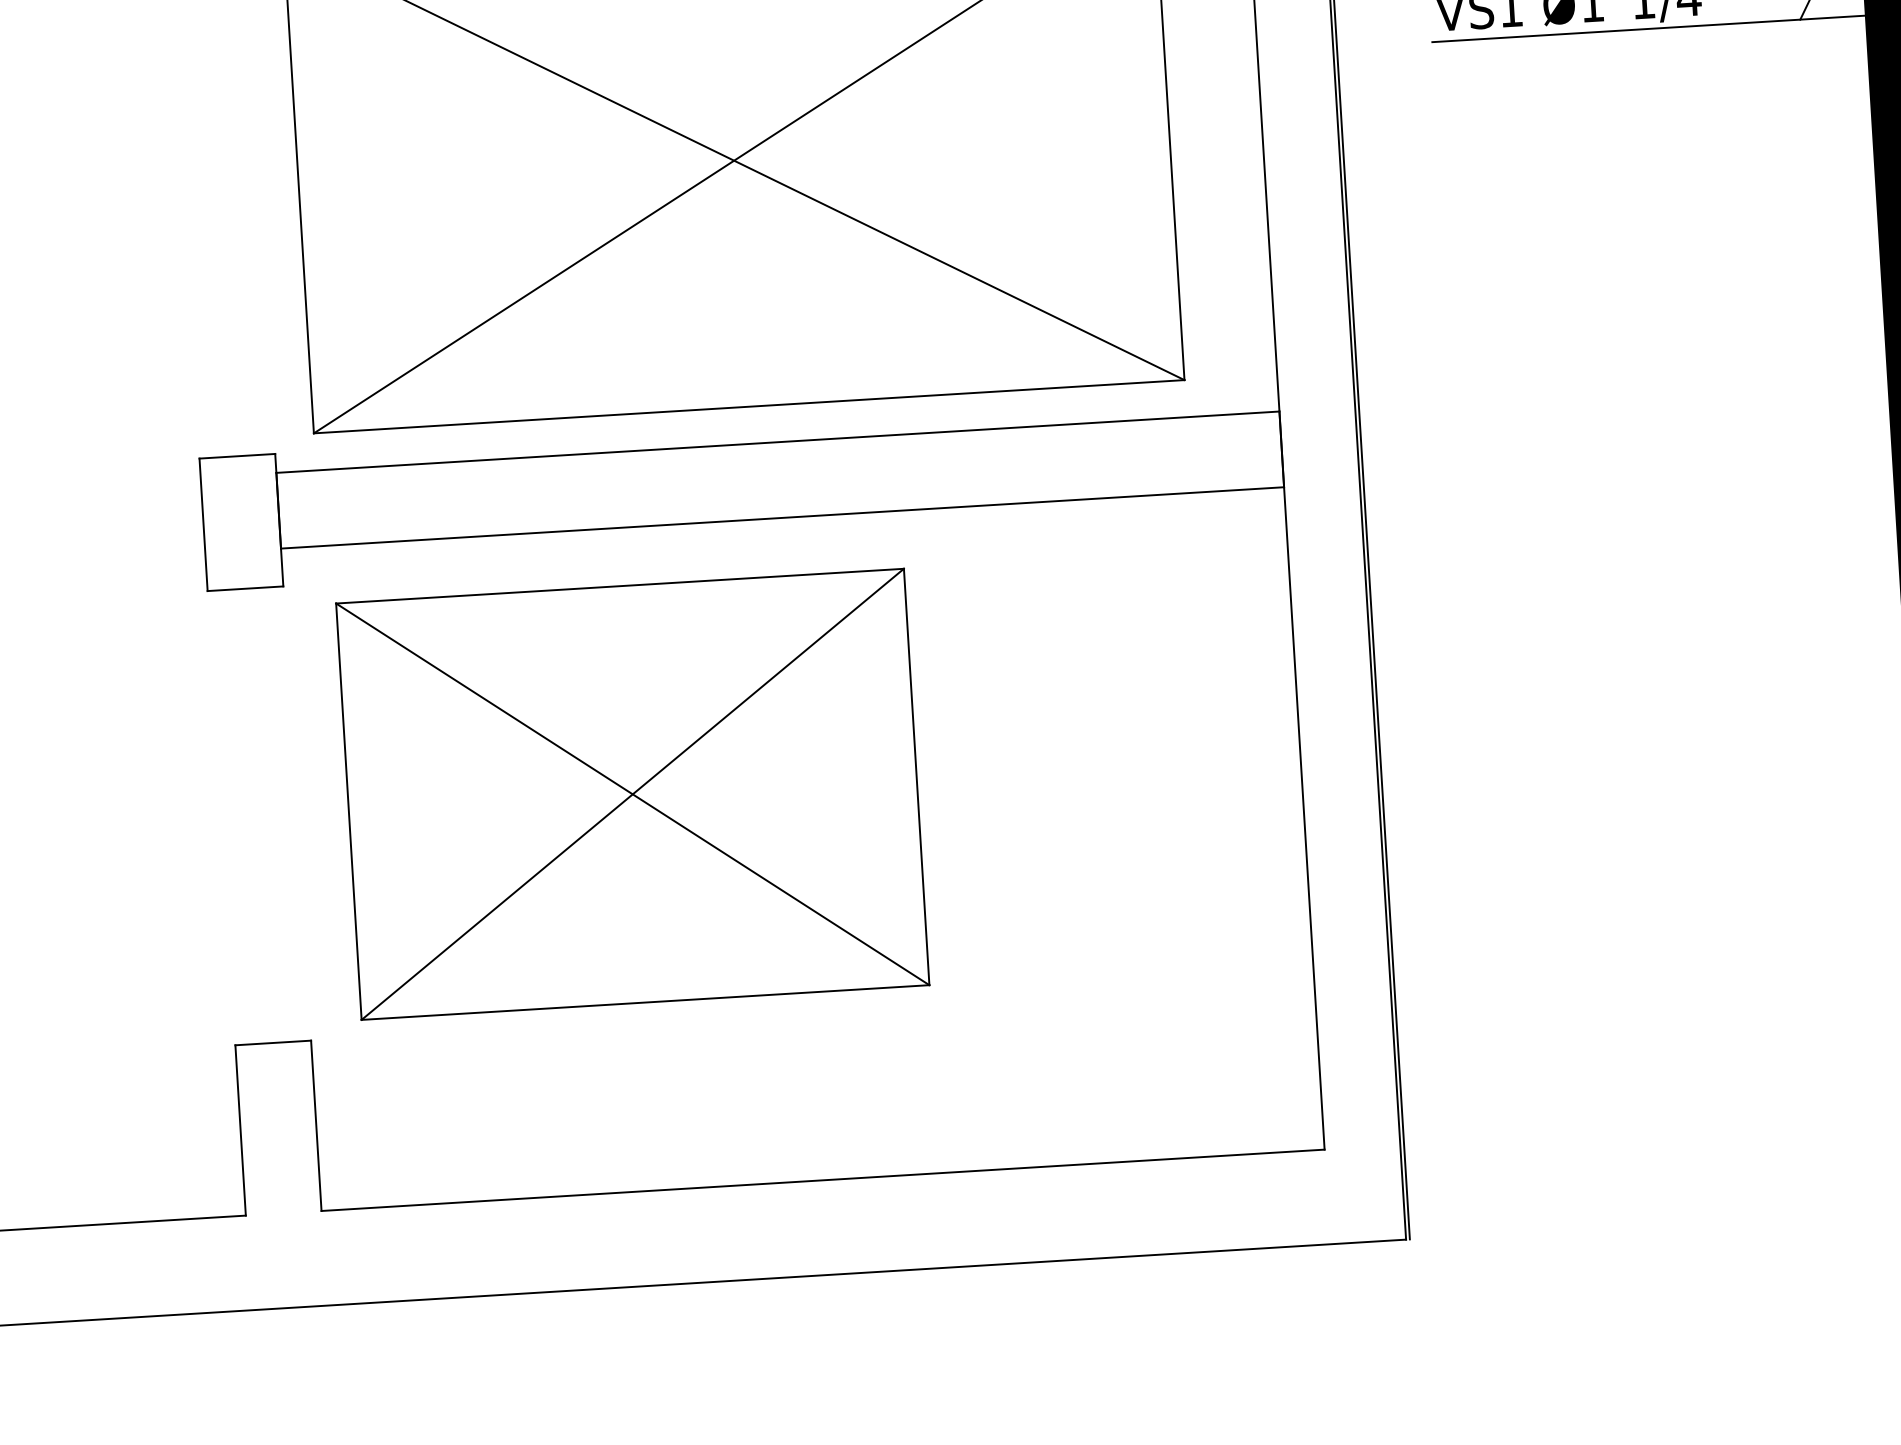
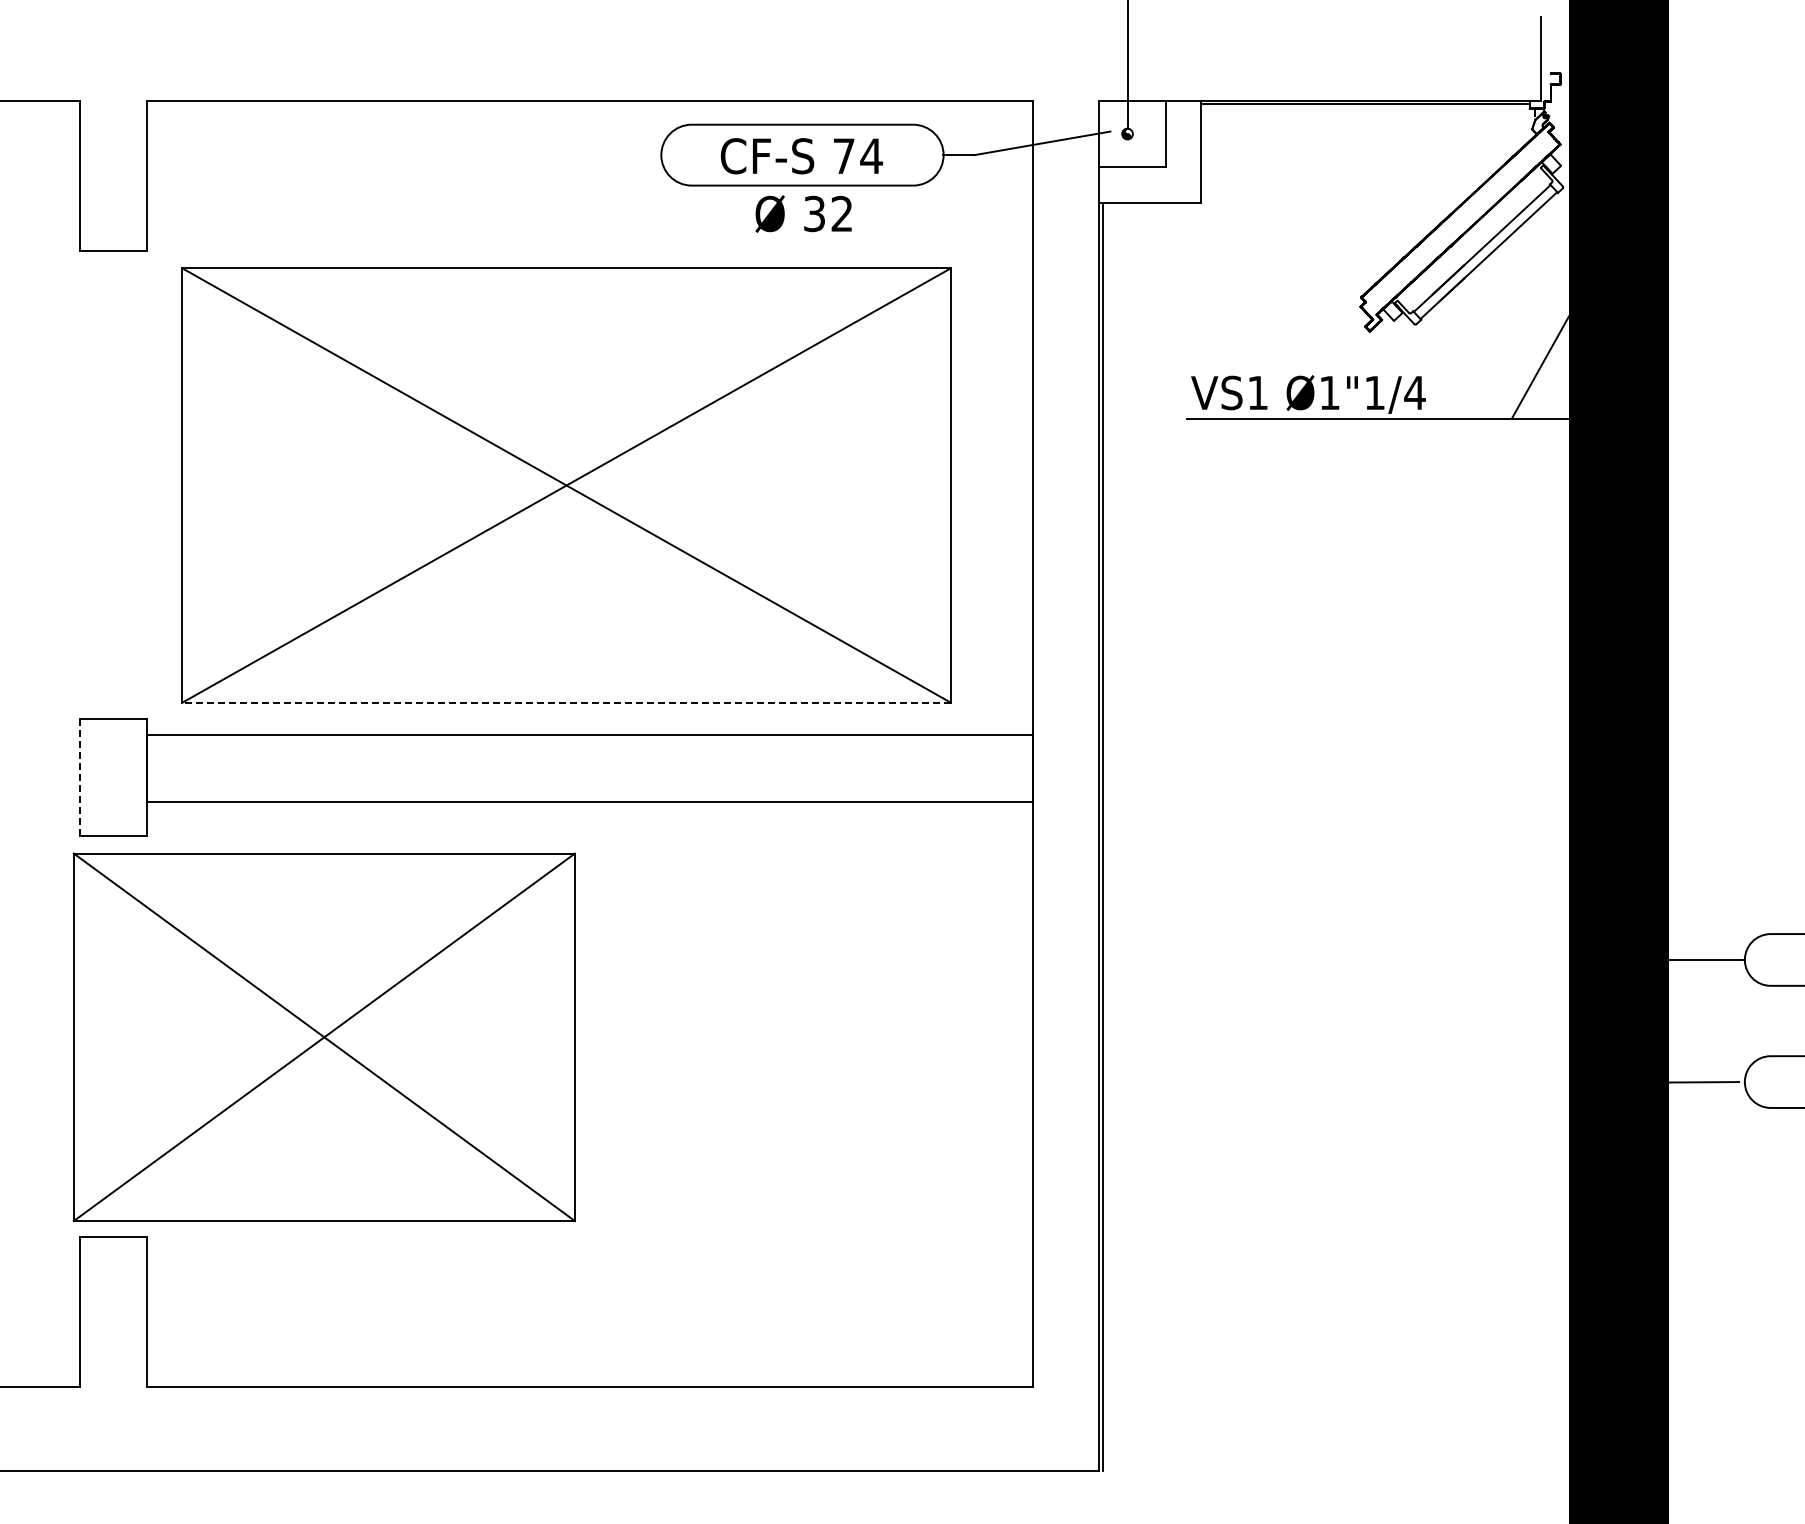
line: (749, 406) -> (566, 702), solid -> dashed
line: (203, 525) -> (80, 777), solid -> dashed
part: (631, 794) -> (323, 1037), moved

